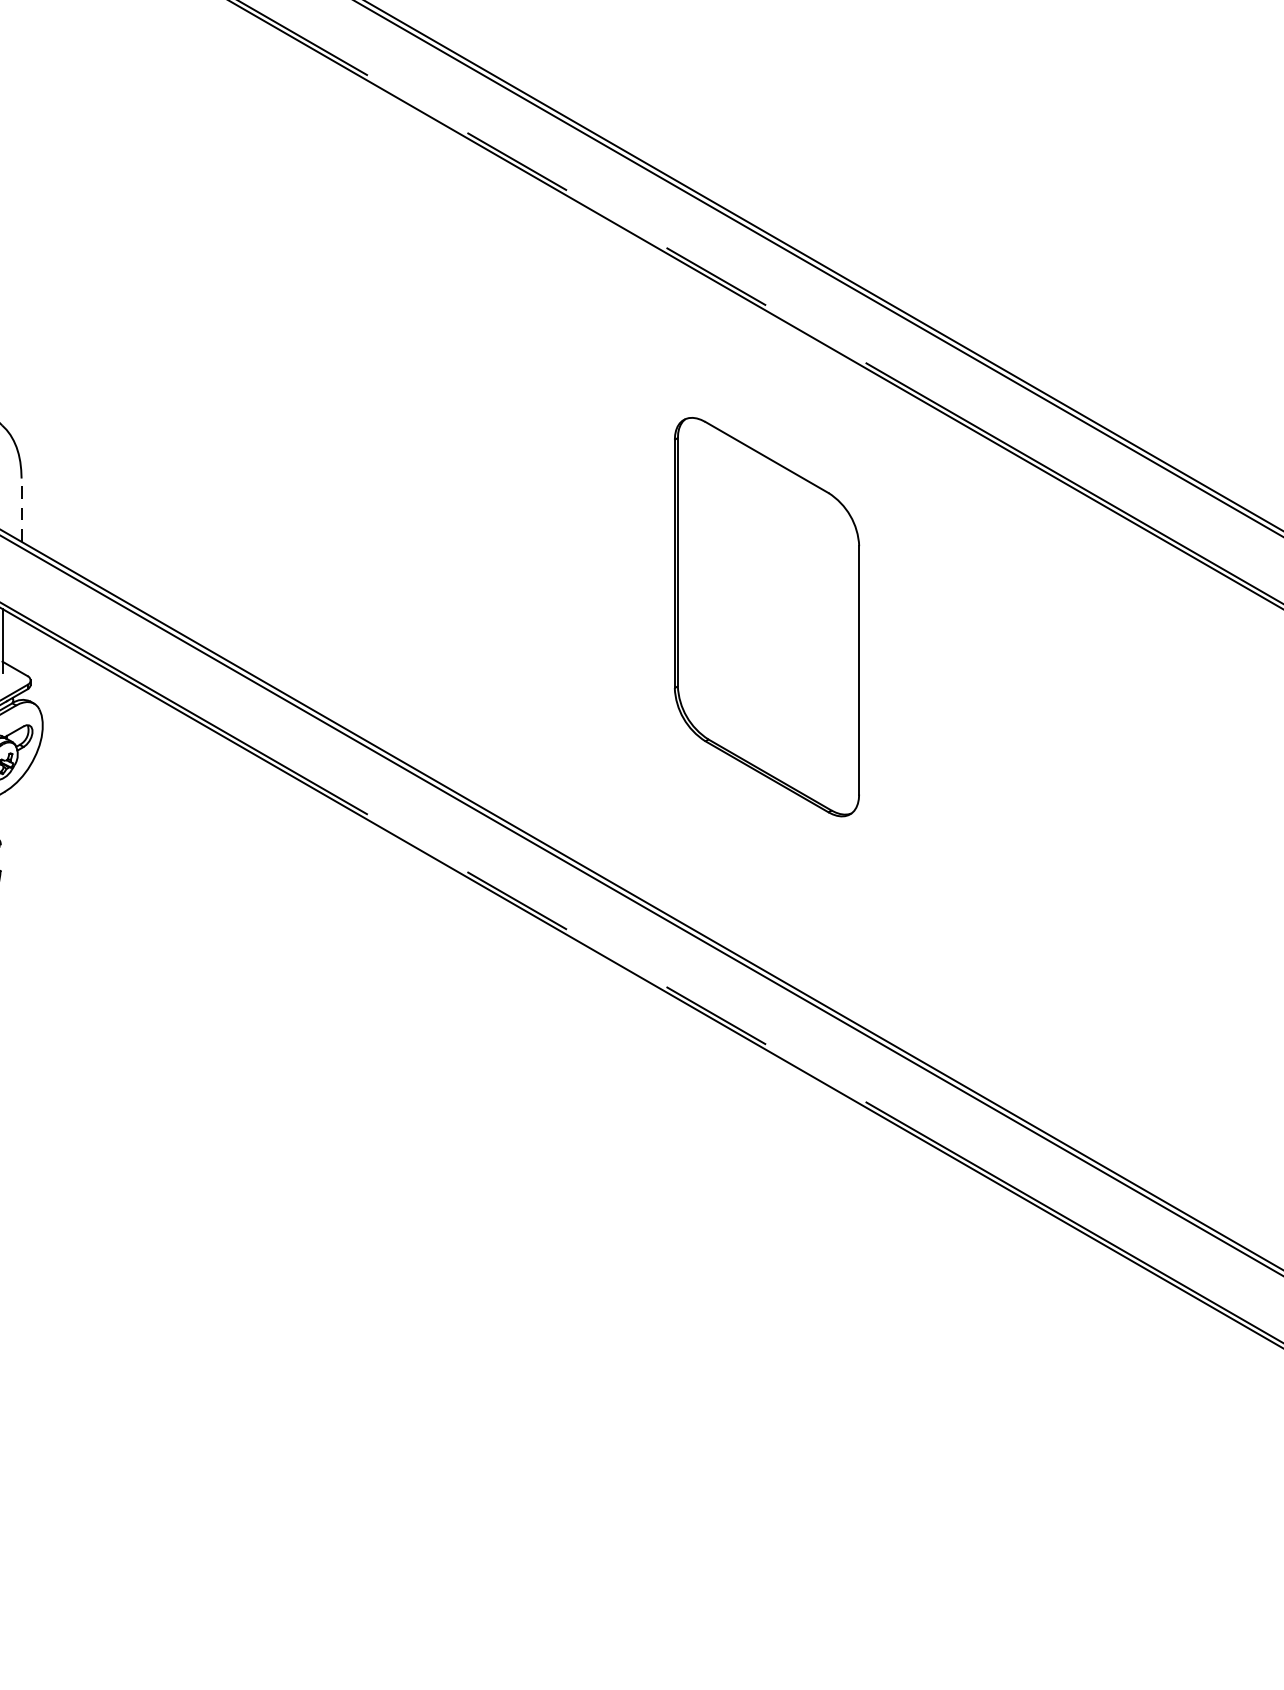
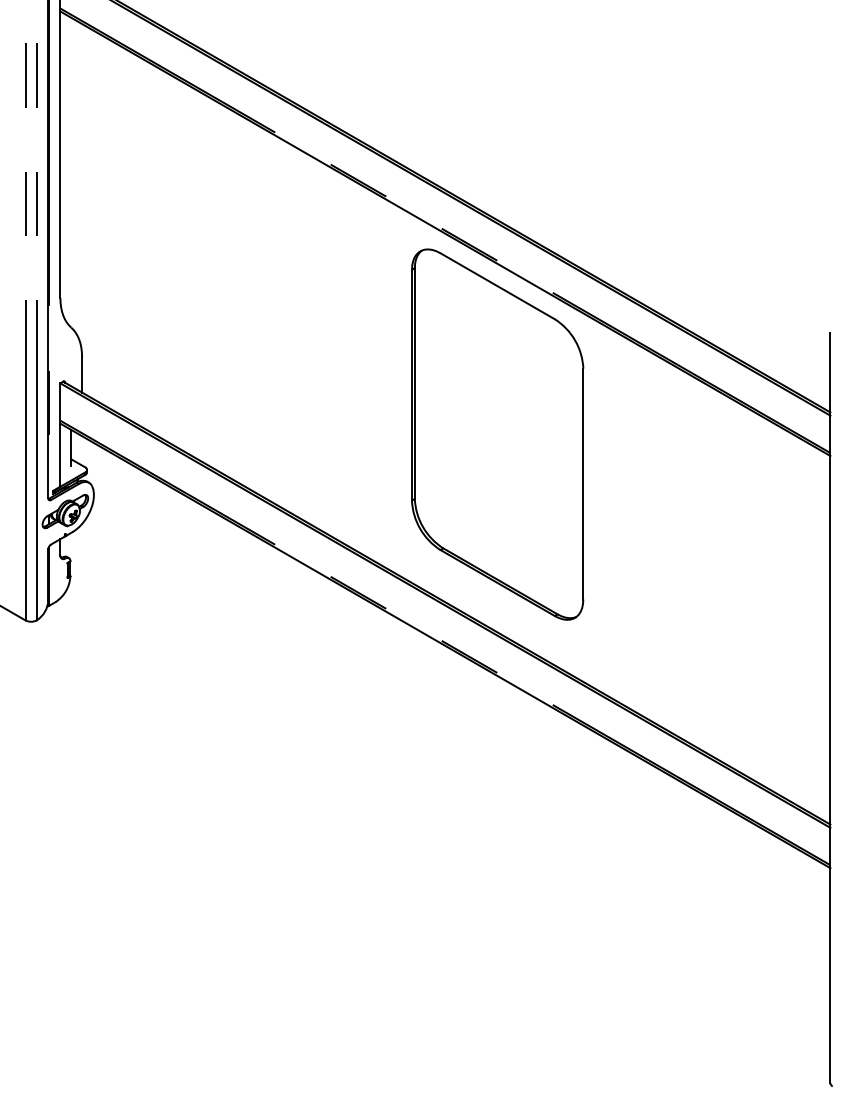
line: (22, 509) -> (82, 374), dashed -> solid
part: (766, 616) -> (497, 434), size x1.67

